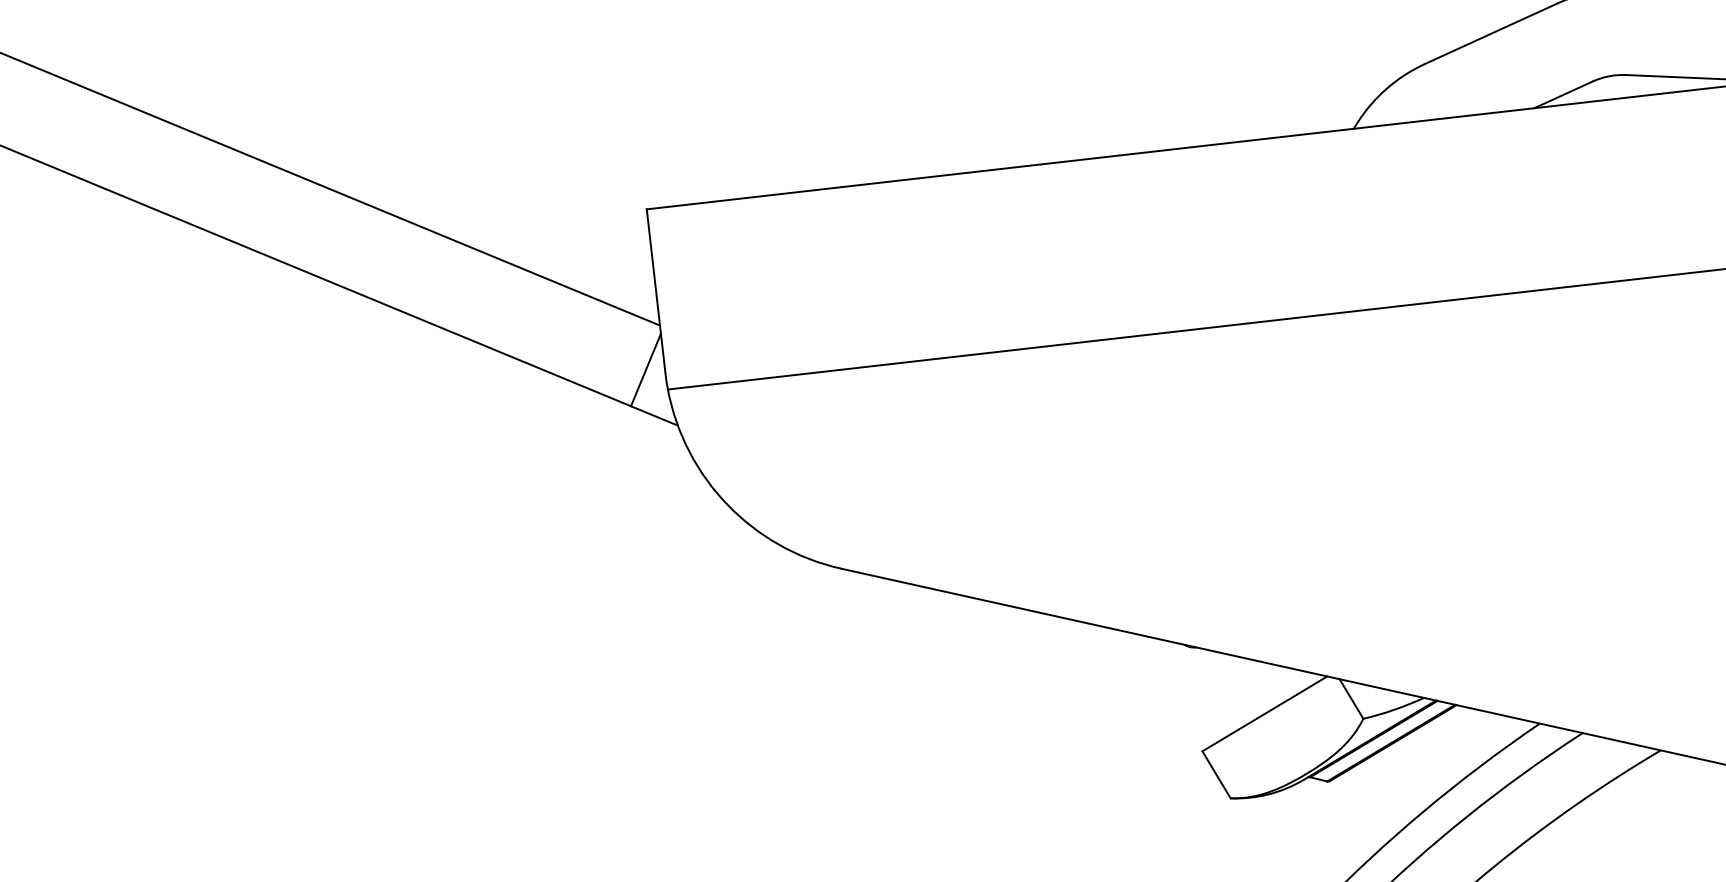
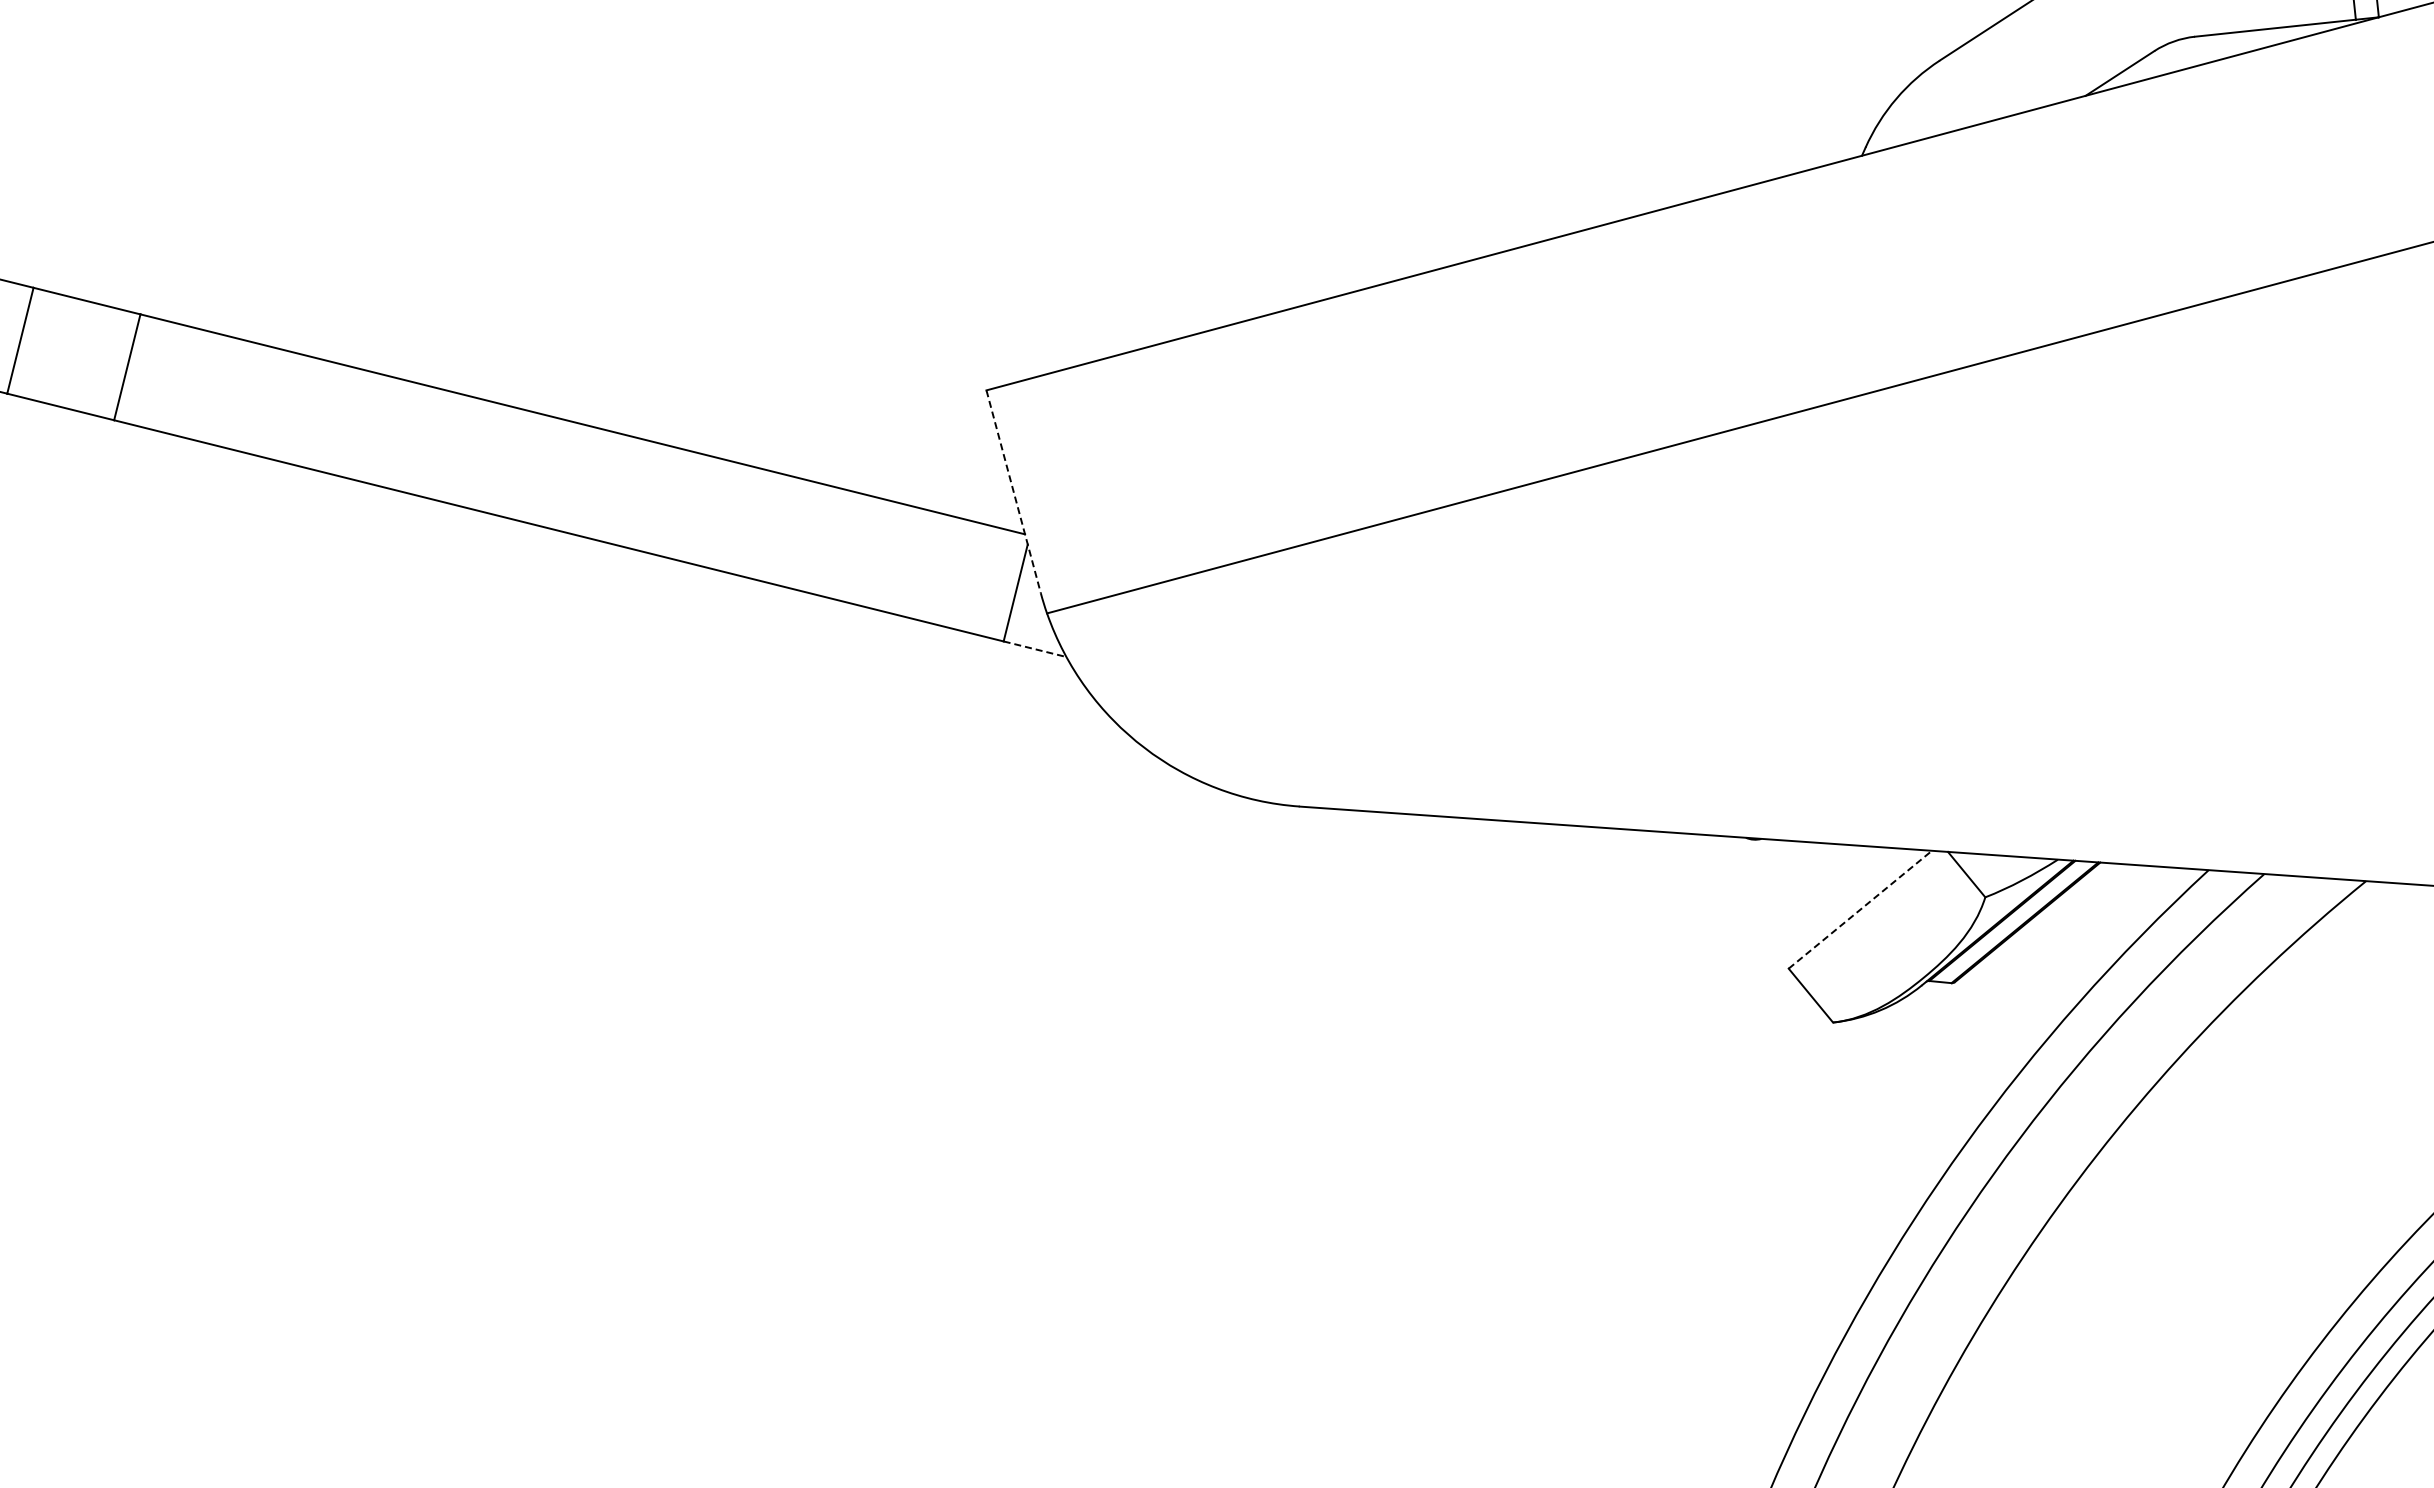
line: (656, 290) -> (1013, 491), solid -> dashed
line: (654, 416) -> (1035, 649), solid -> dashed
line: (1265, 713) -> (1860, 909), solid -> dashed

